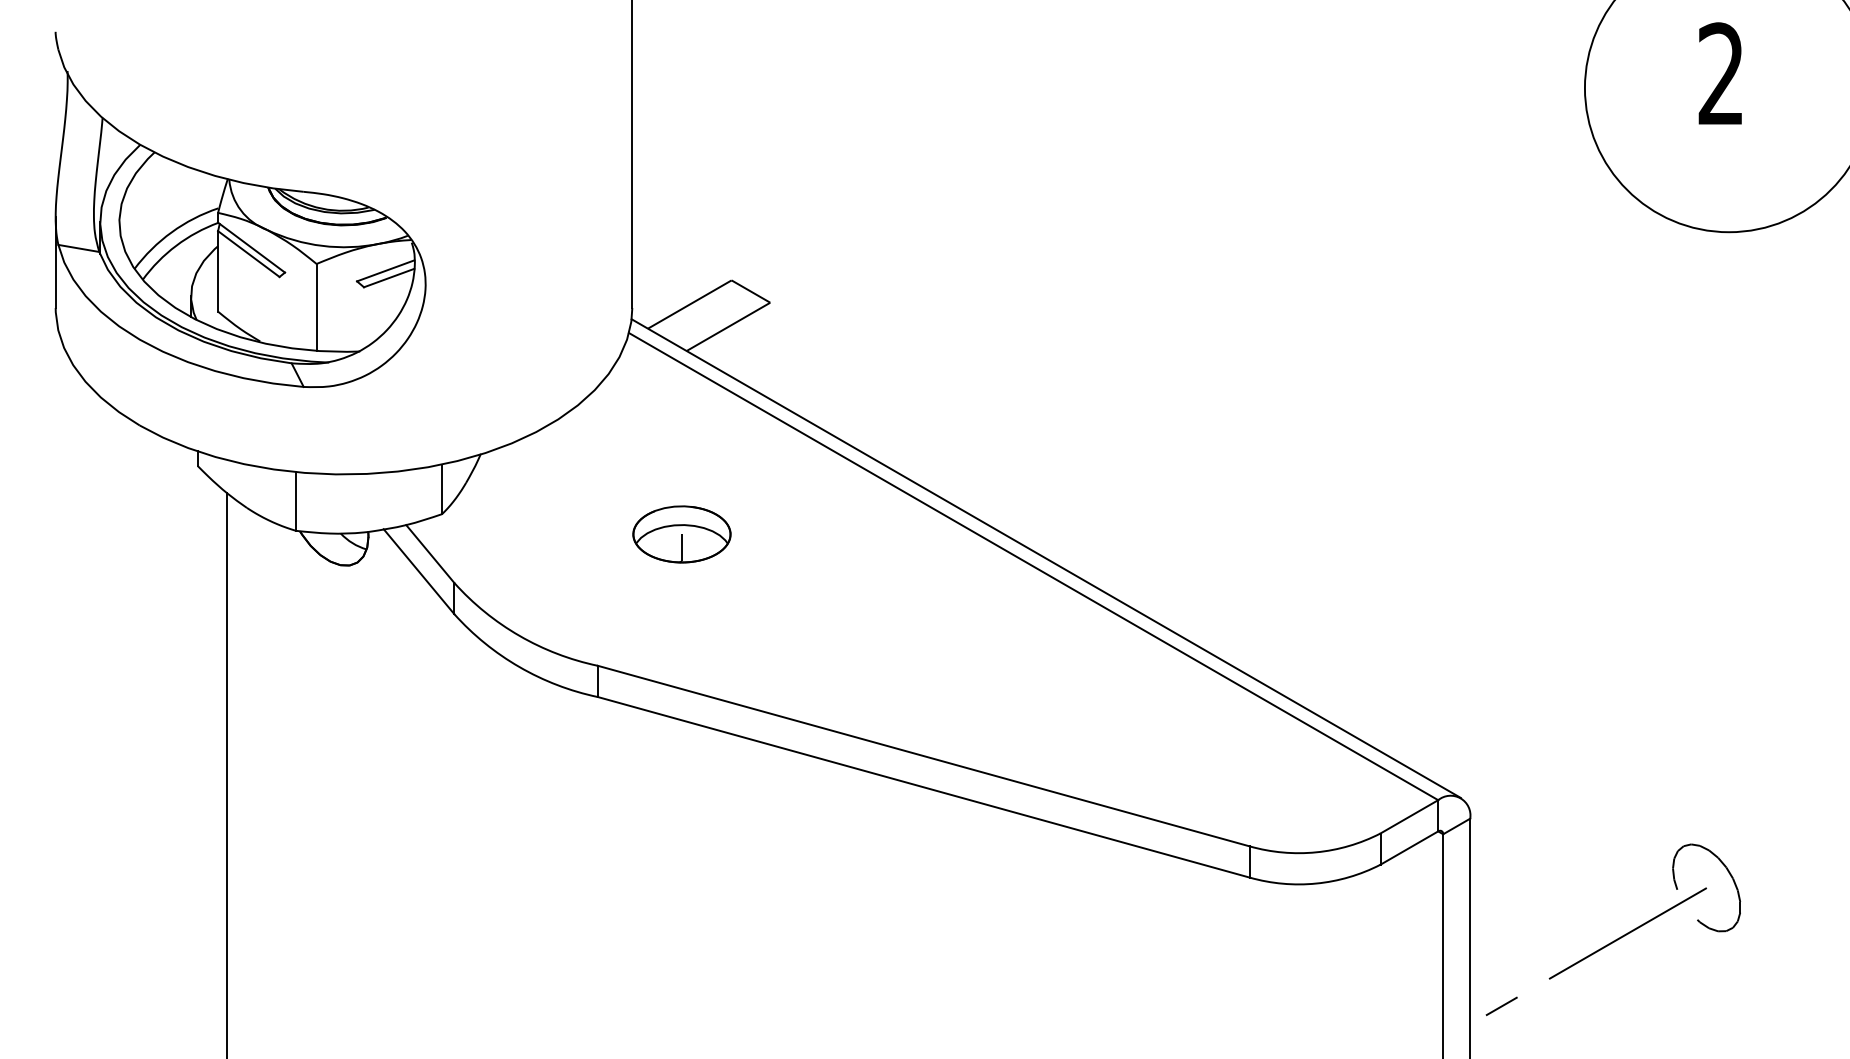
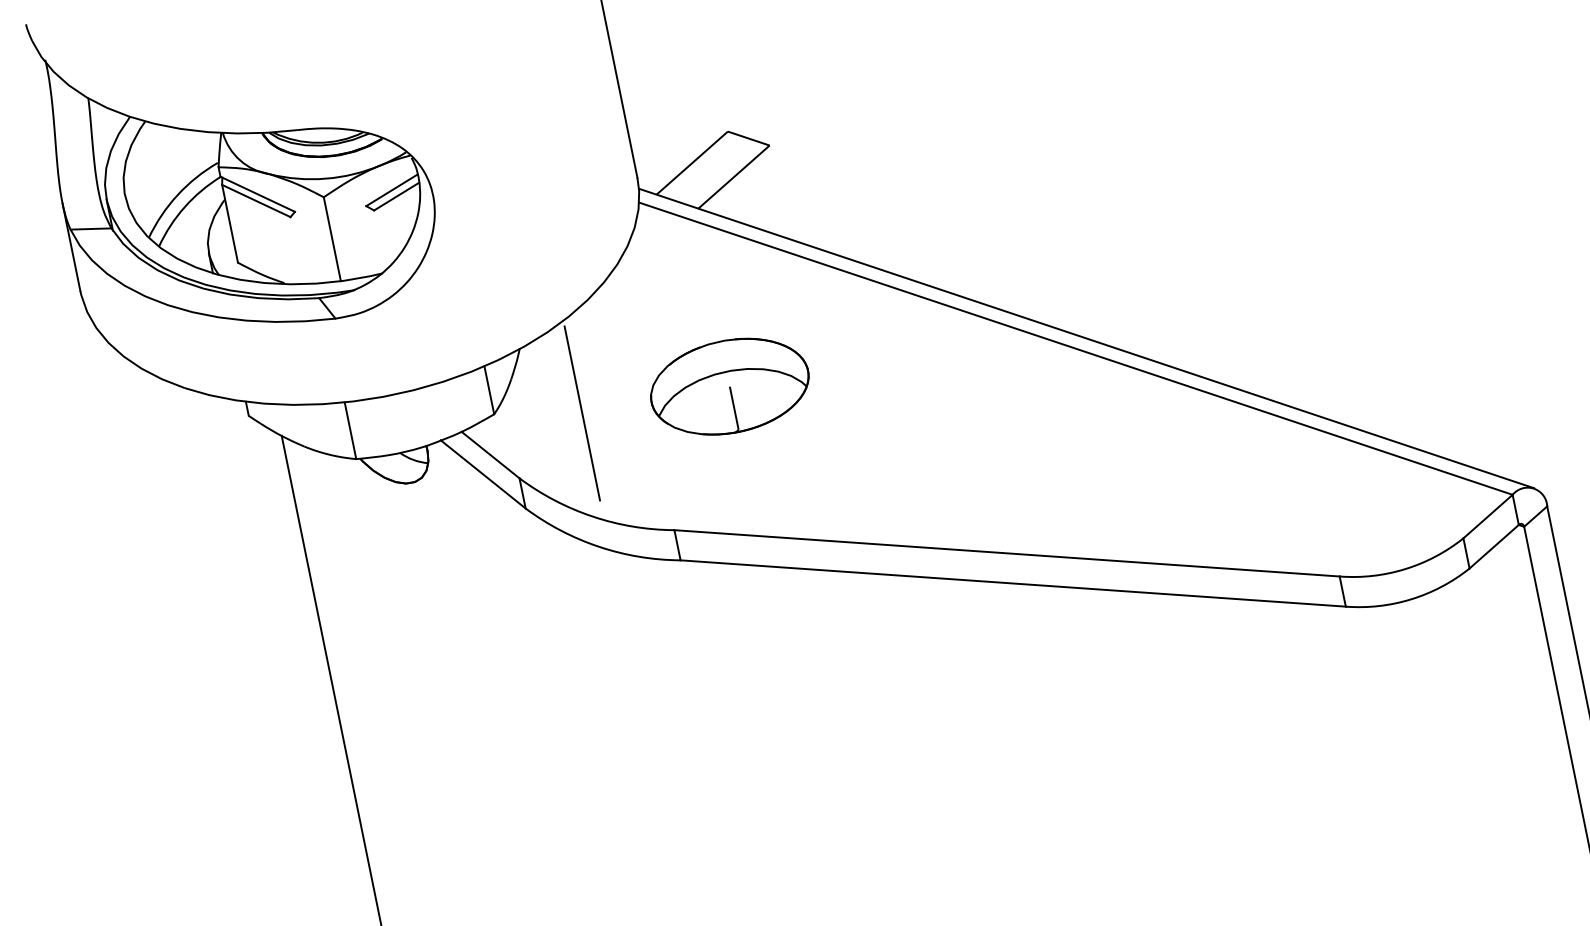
line: (529, 528) -> (581, 410), added
part: (681, 534) -> (729, 386), size x1.67

